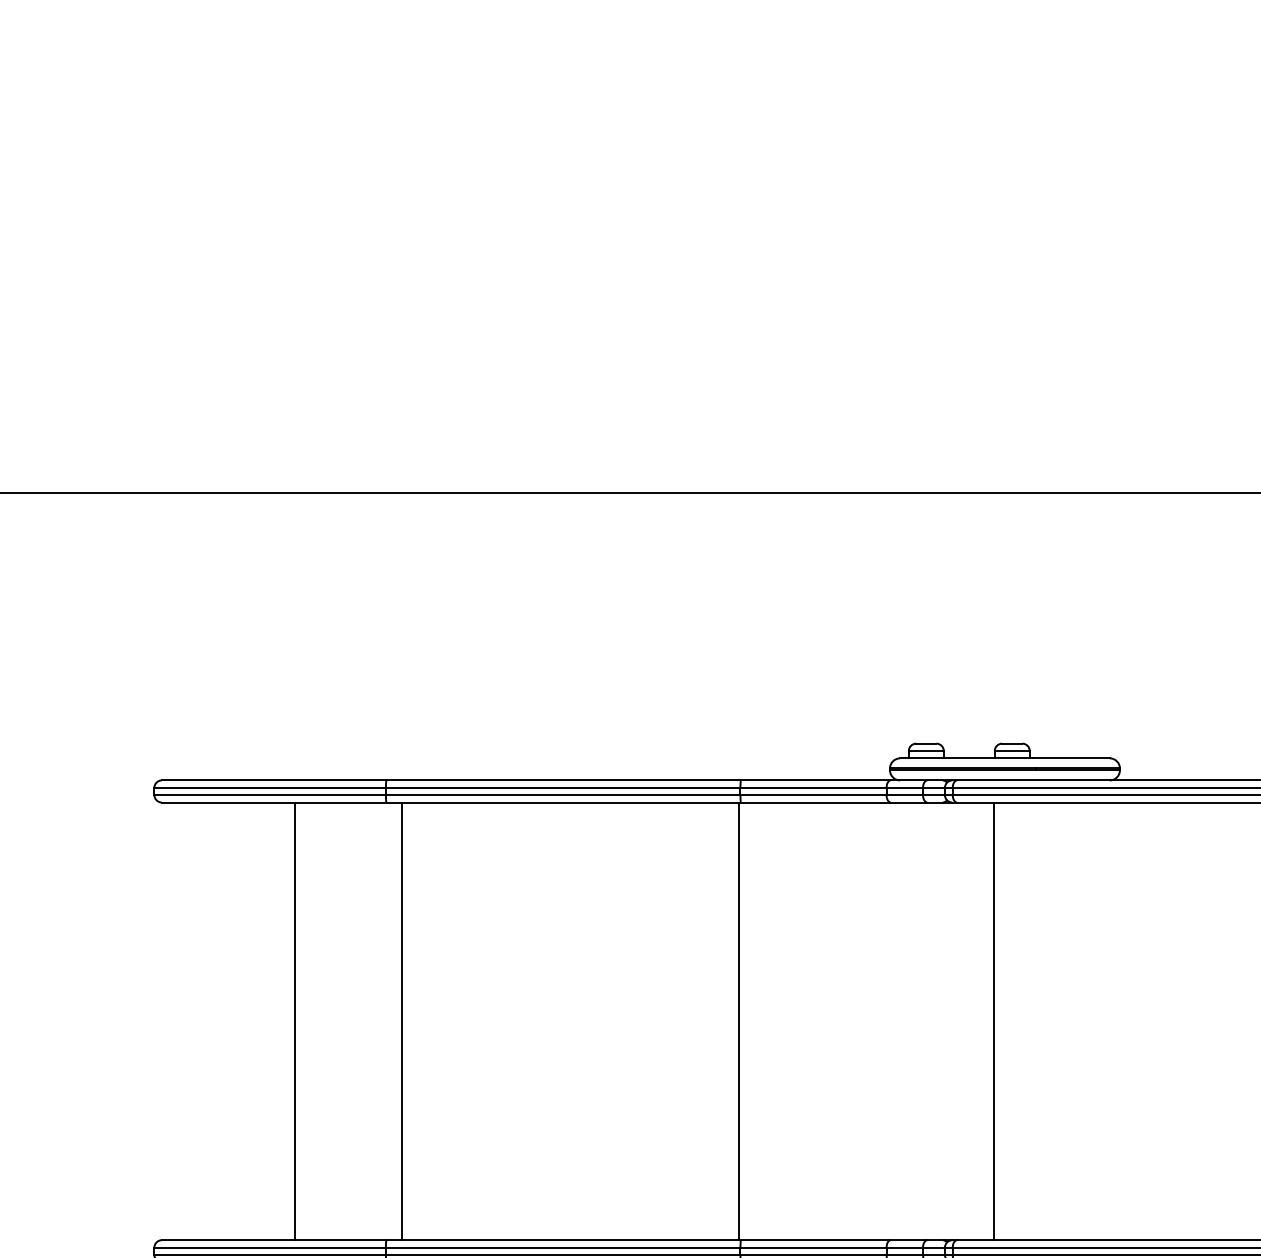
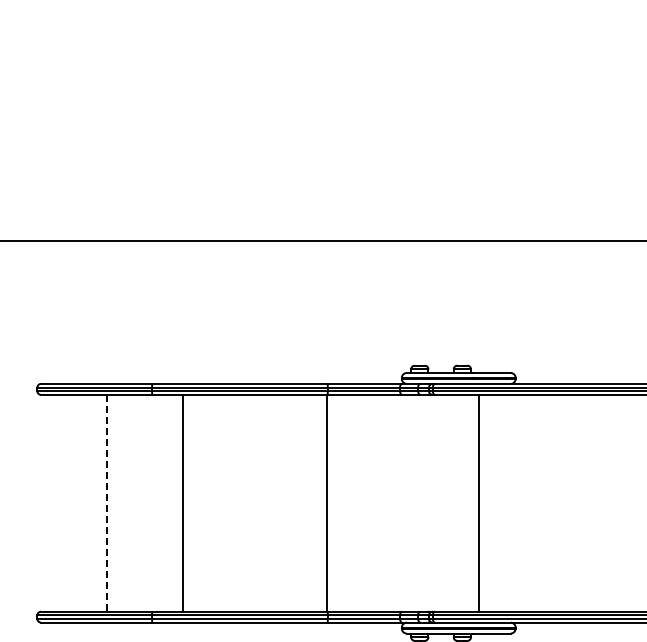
line: (400, 1019) -> (182, 502), moved
line: (994, 1019) -> (479, 502), moved
line: (293, 1021) -> (106, 503), solid -> dashed

